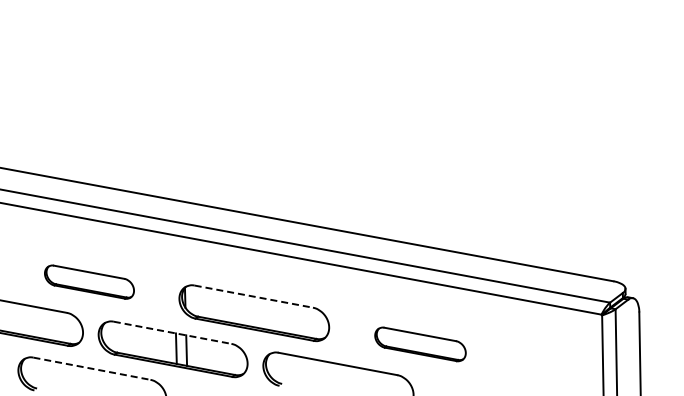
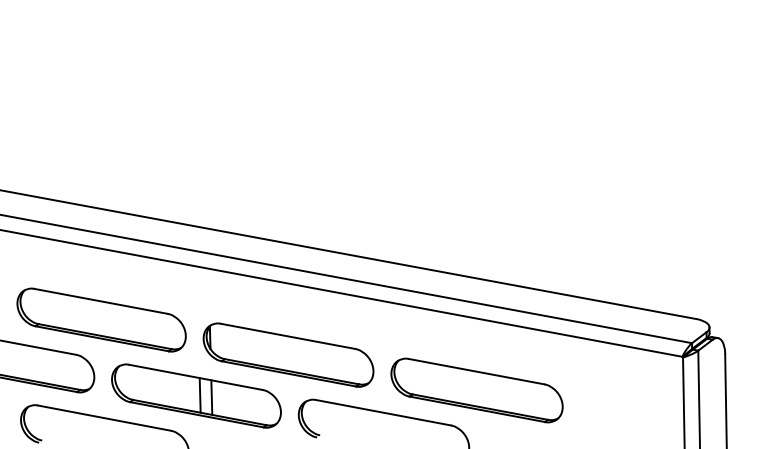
part: (89, 281) -> (101, 319), size x1.67
line: (254, 296) -> (288, 336), dashed -> solid
line: (172, 332) -> (195, 377), dashed -> solid
part: (420, 344) -> (477, 390), size x1.67
line: (91, 368) -> (103, 417), dashed -> solid

